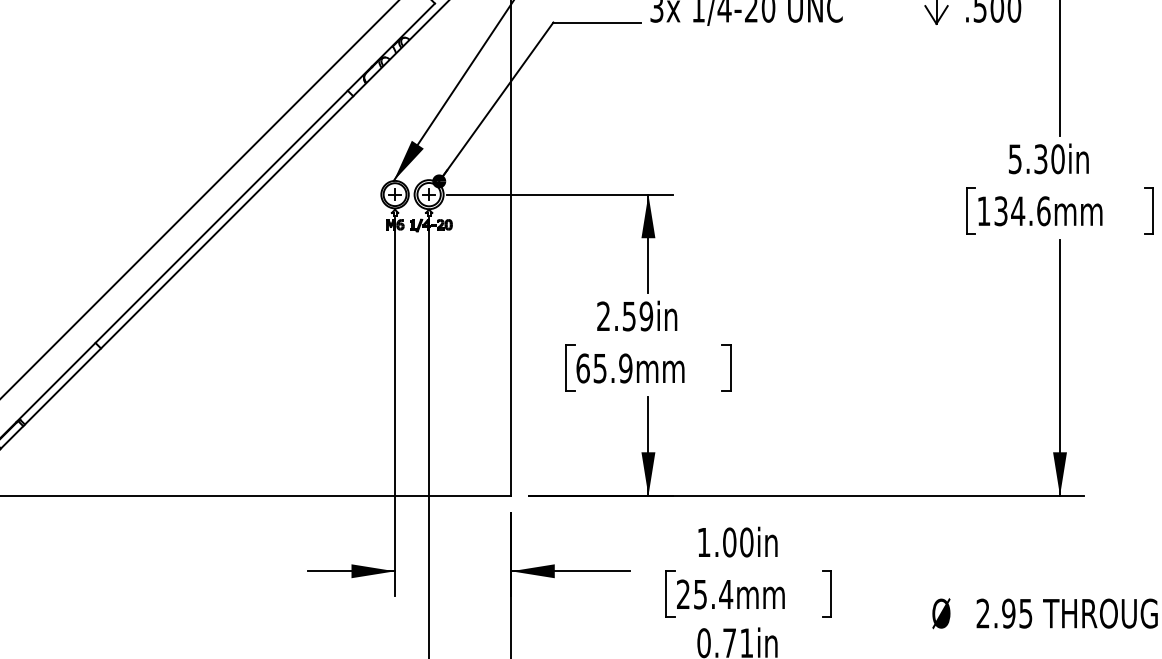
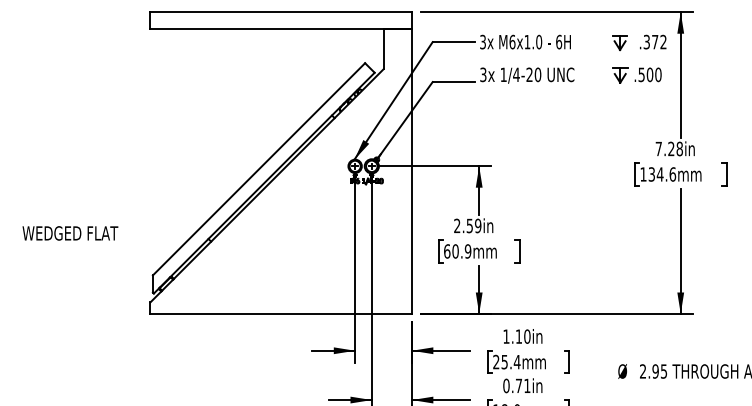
text: (1037, 160) -> (669, 149), 5.30in -> 7.28in
text: (600, 368) -> (455, 251), 65.9mm -> 60.9mm
text: (728, 542) -> (518, 336), 1.00in -> 1.10in

